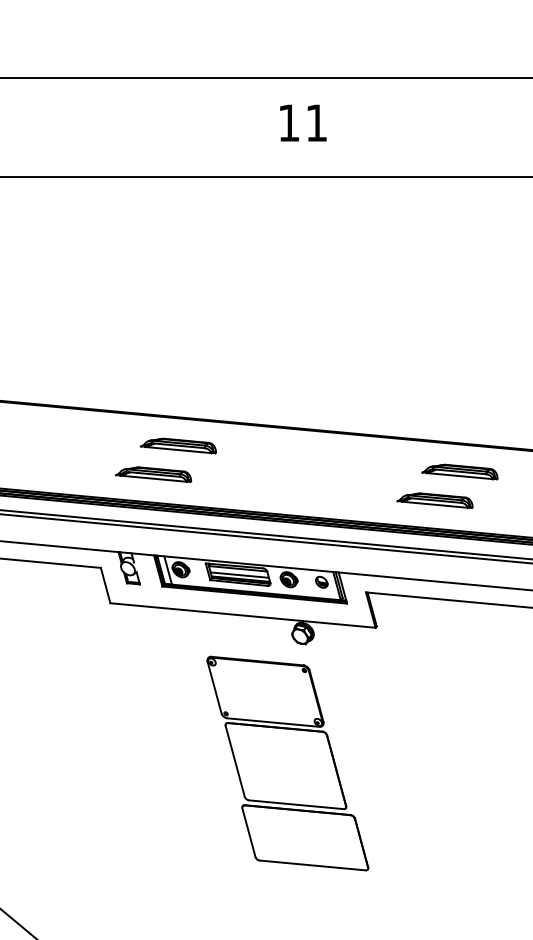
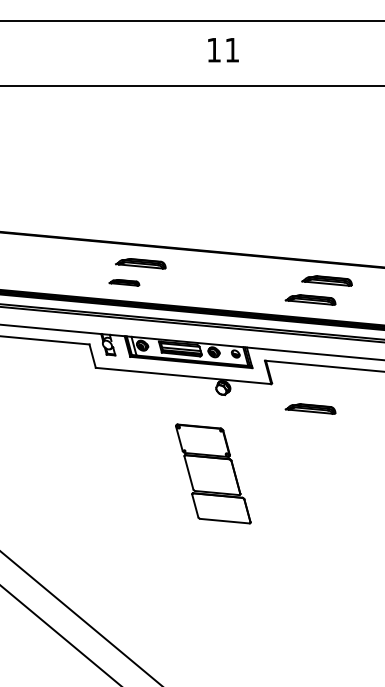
part: (153, 474) -> (124, 282), size x0.6
part: (434, 664) -> (310, 408), added
part: (288, 762) -> (213, 473), size x0.7

